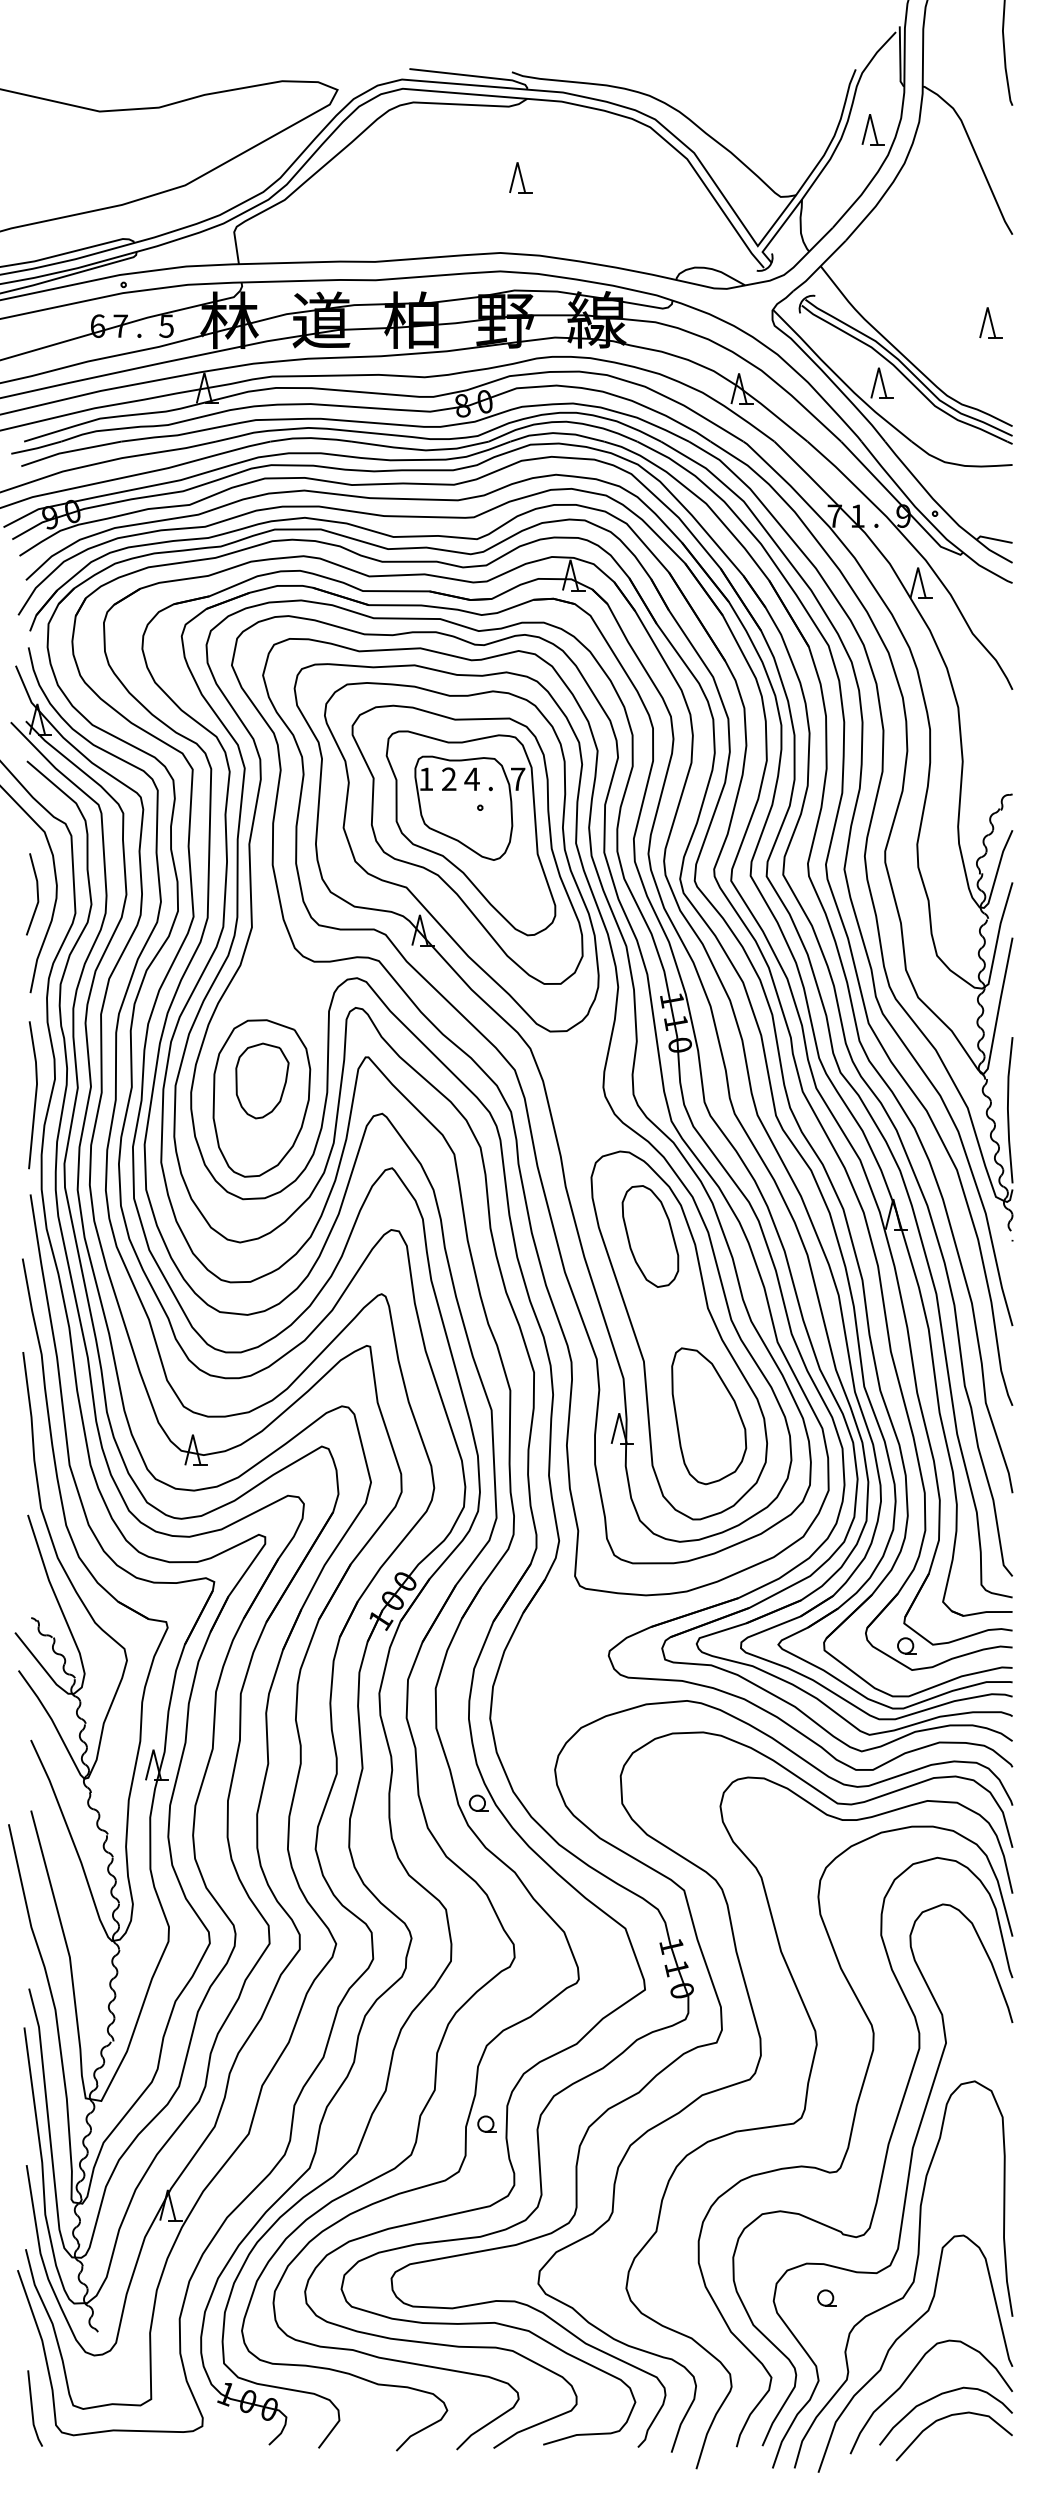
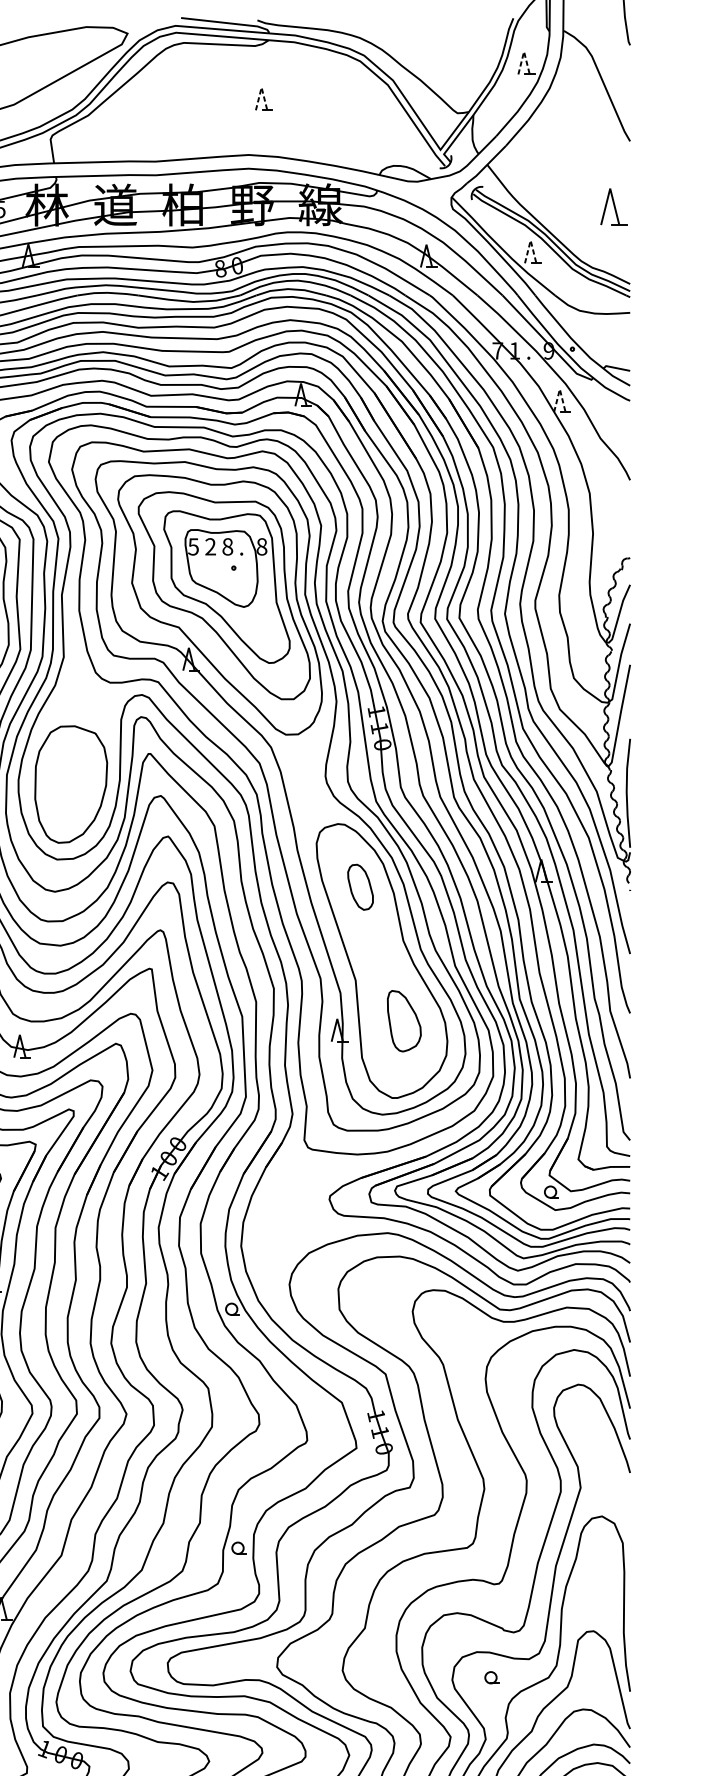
line: (870, 114) -> (524, 51), solid -> dashed
line: (517, 162) -> (261, 87), solid -> dashed
part: (990, 322) -> (613, 206), size x1.6
line: (878, 367) -> (530, 240), solid -> dashed
line: (918, 567) -> (560, 389), solid -> dashed
text: (425, 779) -> (193, 547), 1 -> 5
text: (471, 779) -> (227, 547), 4 -> 8
text: (518, 779) -> (262, 547), 7 -> 8
part: (262, 1080) -> (71, 771), removed
part: (650, 1236) -> (360, 887), size x0.6
part: (709, 1416) -> (404, 1021), size x0.6

